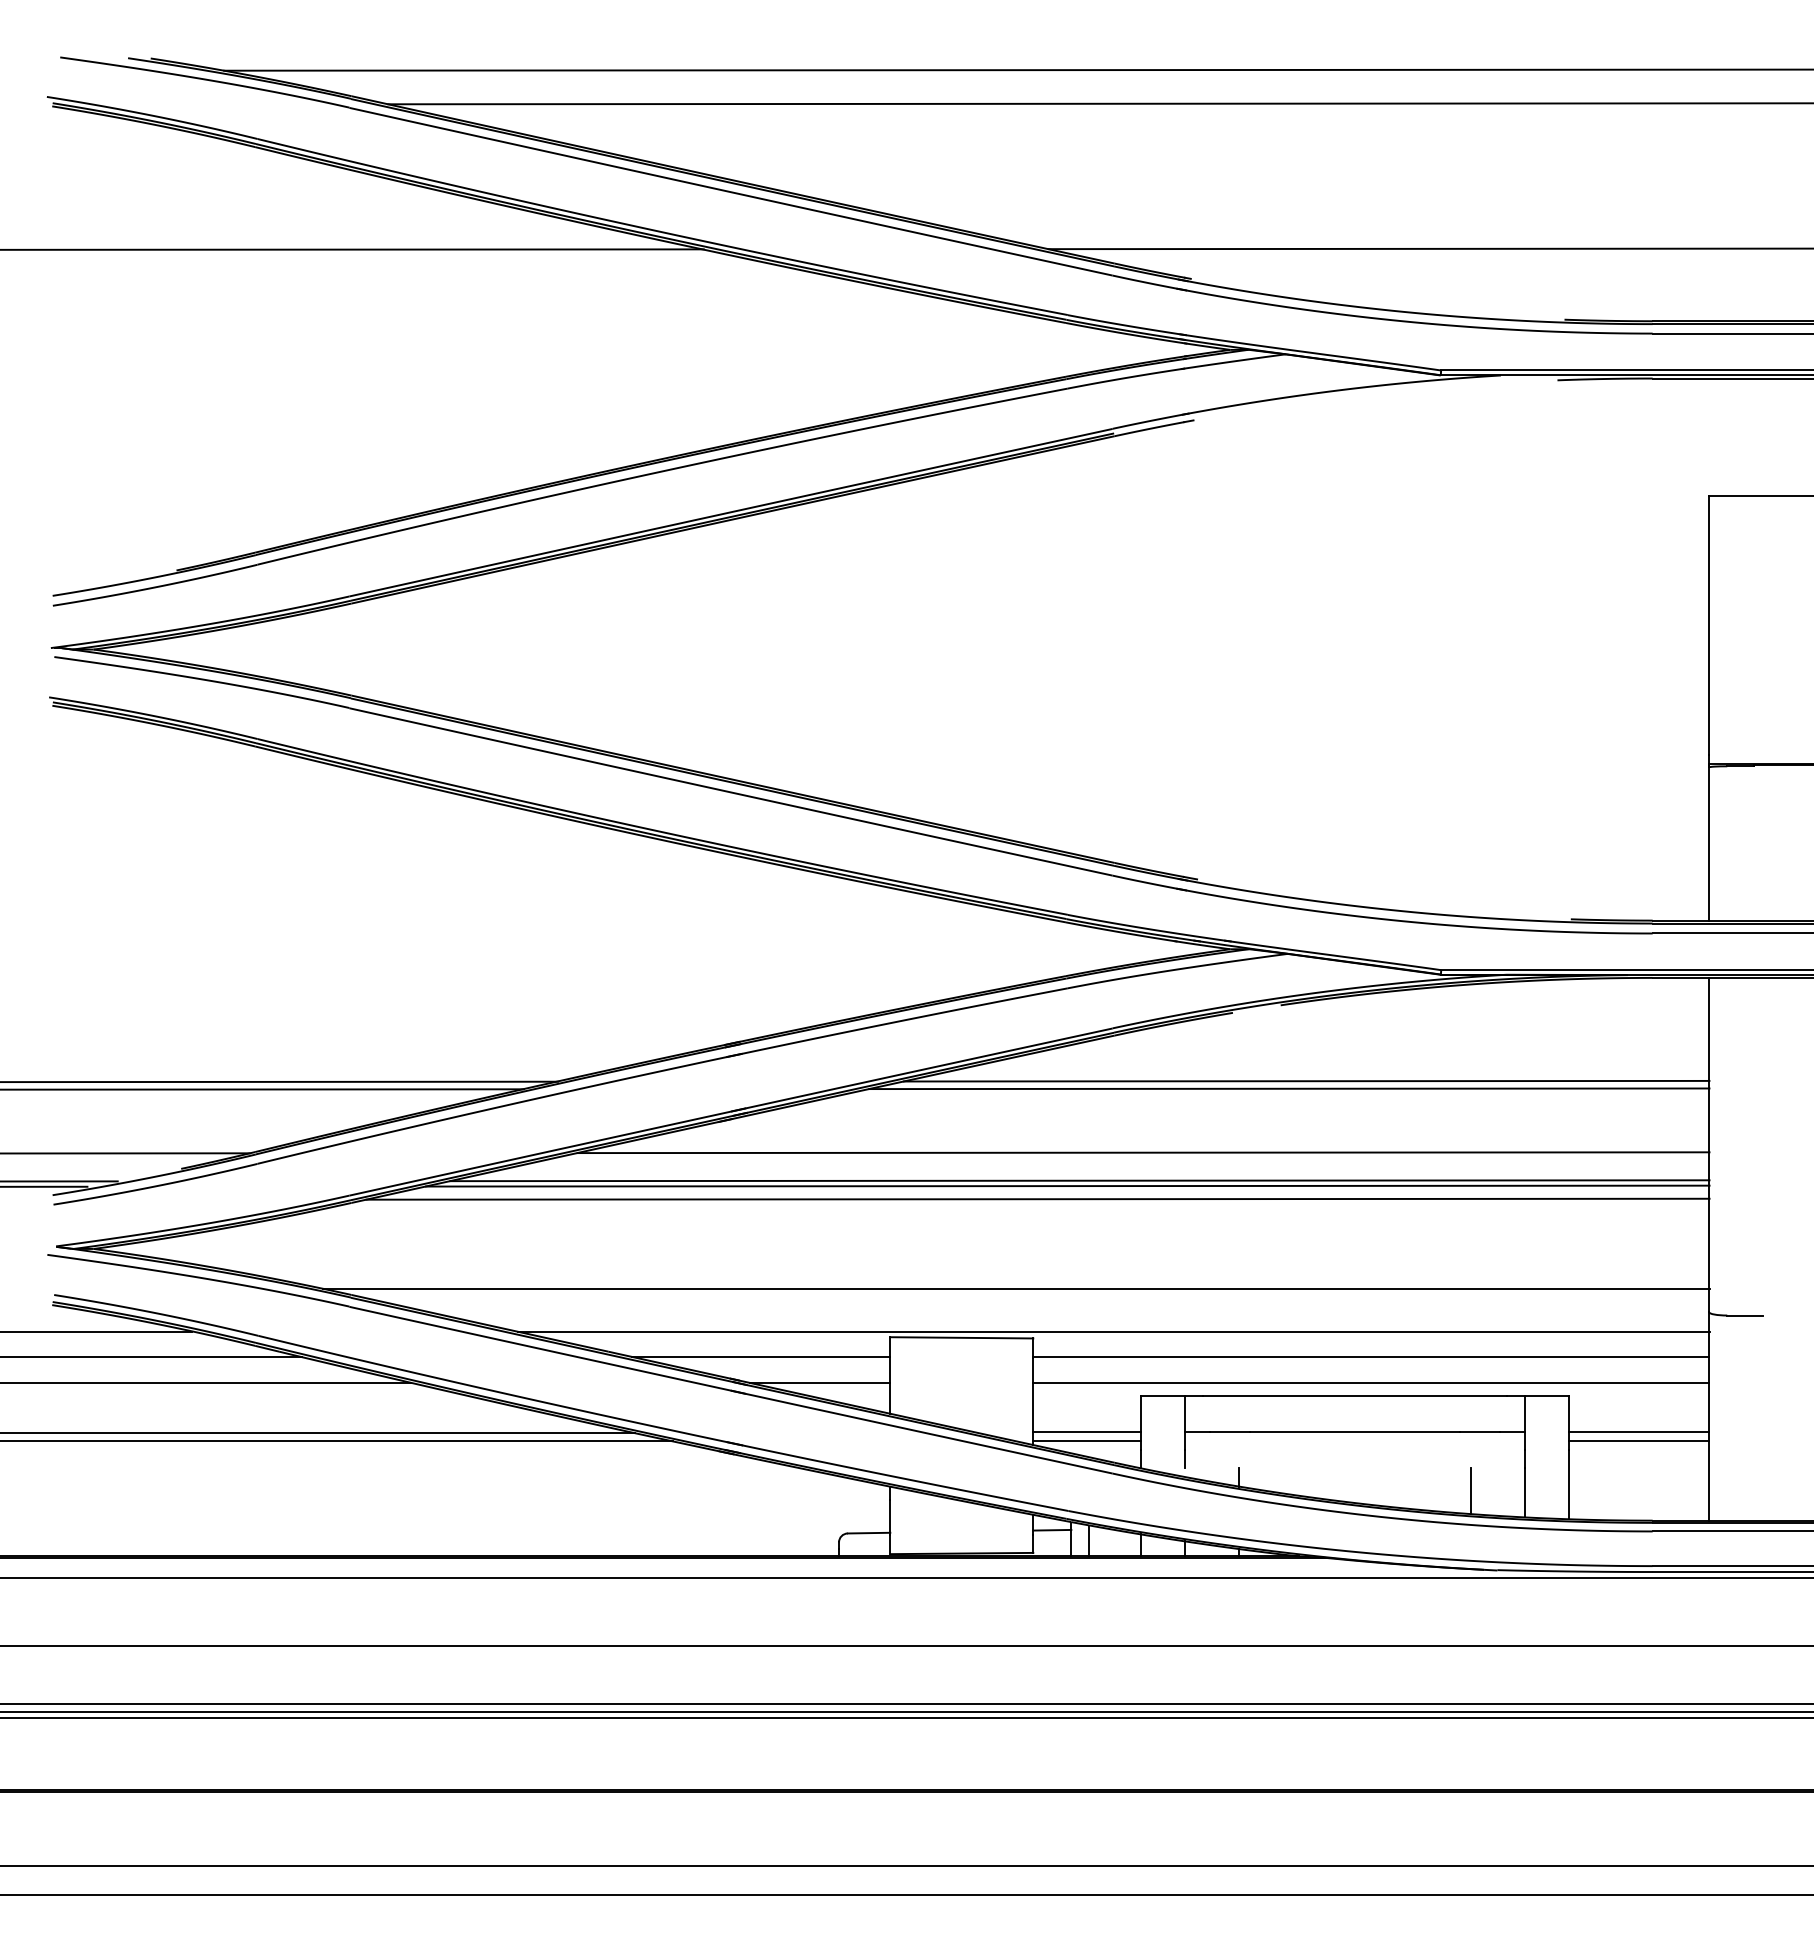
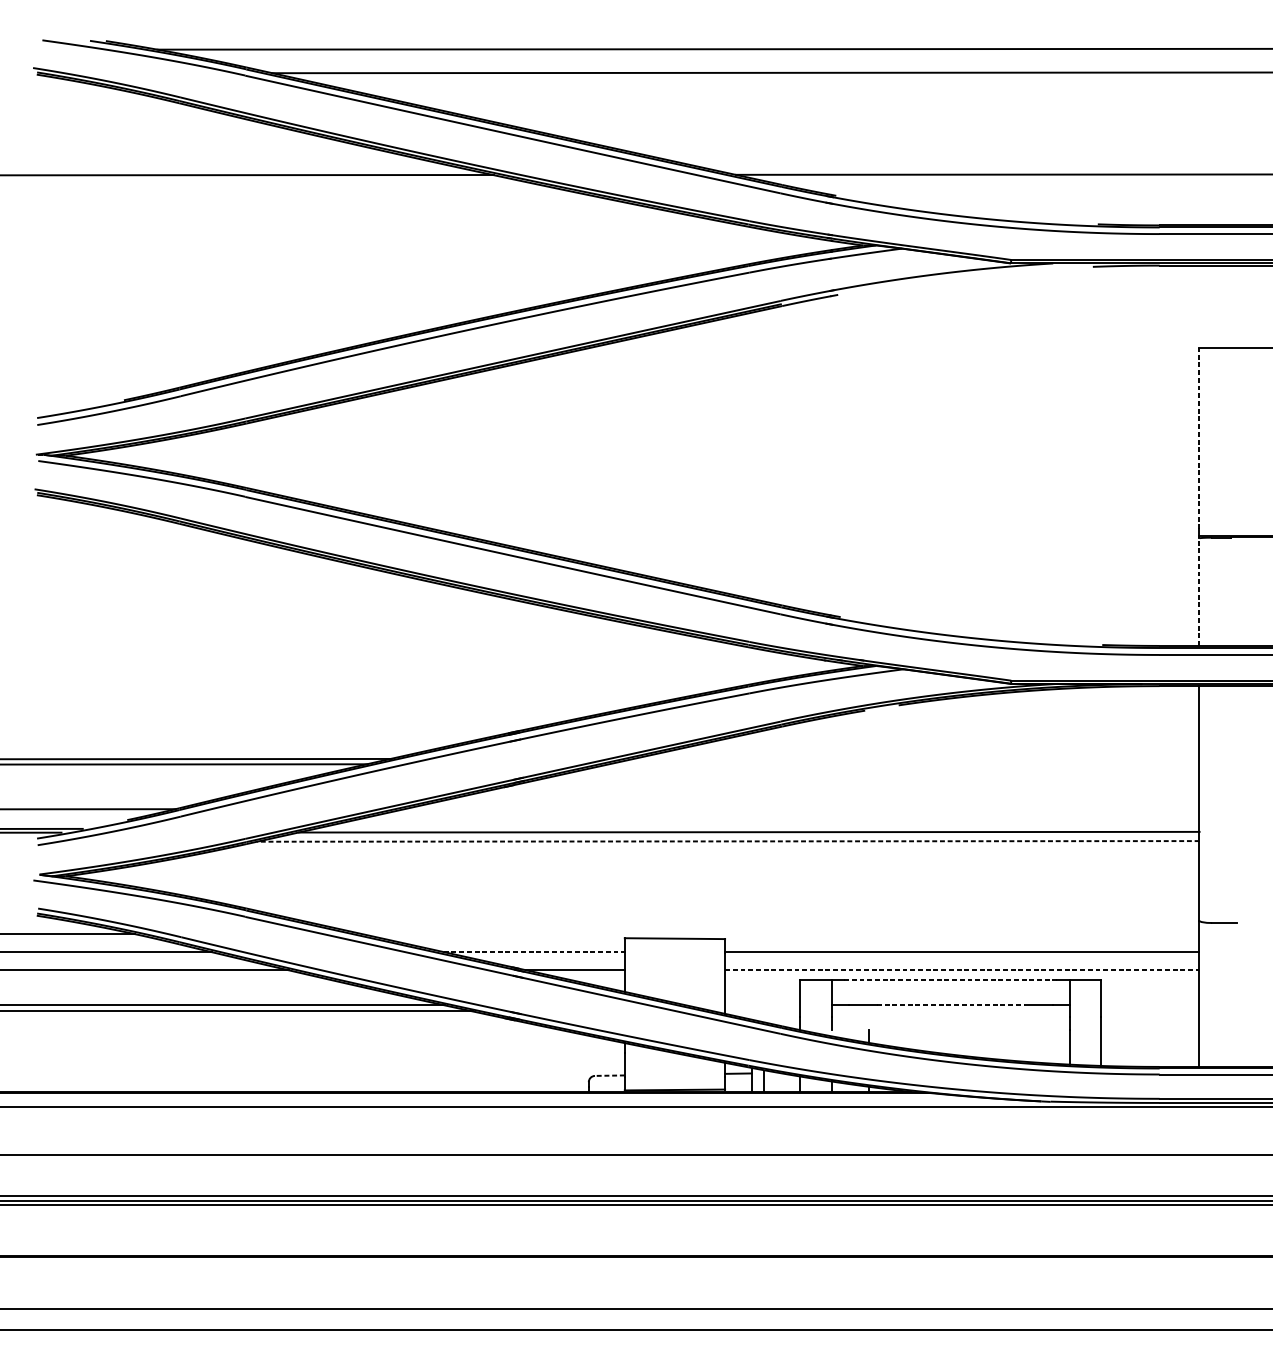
line: (1709, 624) -> (1199, 438), solid -> dashed
line: (1709, 843) -> (1199, 591), solid -> dashed
line: (1306, 1080) -> (916, 758), removed
line: (1289, 1088) -> (904, 763), removed
line: (1143, 1152) -> (802, 808), removed
line: (1079, 1180) -> (757, 828), removed
line: (1038, 1199) -> (728, 841), solid -> dashed
line: (1015, 1288) -> (712, 904), removed
line: (1113, 1331) -> (781, 934), removed
line: (761, 1356) -> (534, 951), solid -> dashed
line: (1371, 1382) -> (962, 969), solid -> dashed
line: (1354, 1396) -> (950, 979), solid -> dashed
line: (1086, 1431) -> (762, 1004), removed
line: (1639, 1431) -> (1150, 1004), removed
line: (1355, 1432) -> (951, 1005), solid -> dashed
line: (1086, 1441) -> (762, 1011), removed
line: (1639, 1441) -> (1150, 1011), removed
line: (1471, 1490) -> (1032, 1045), removed
line: (868, 1533) -> (609, 1075), solid -> dashed

